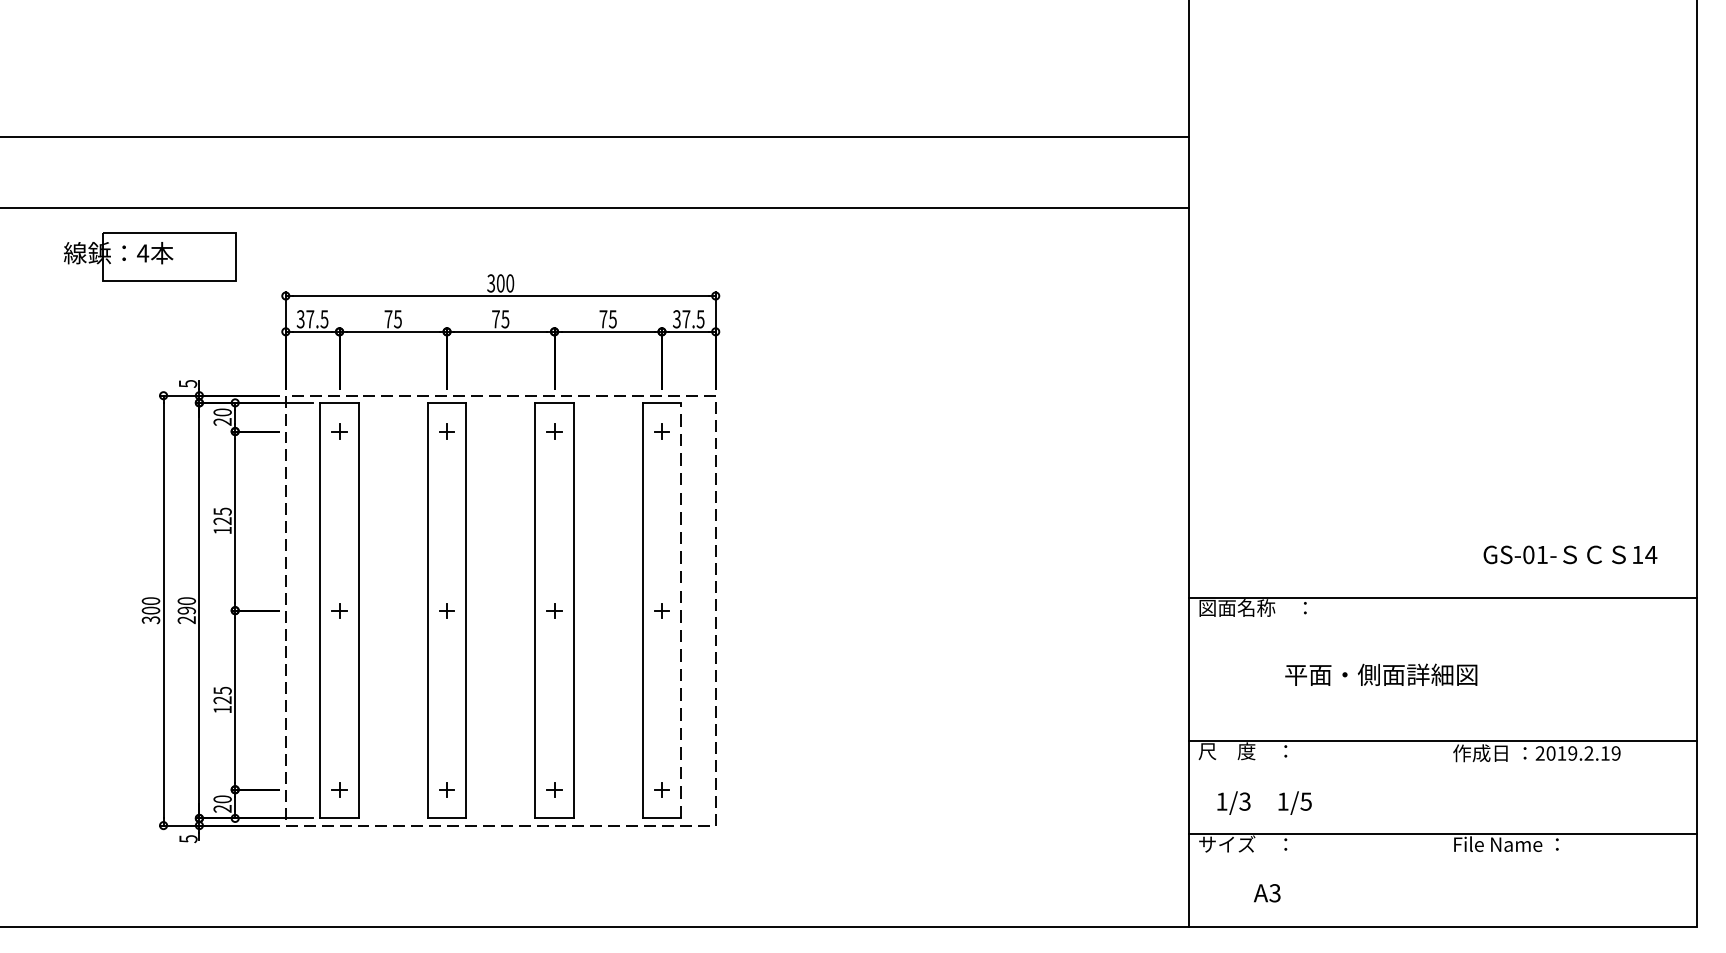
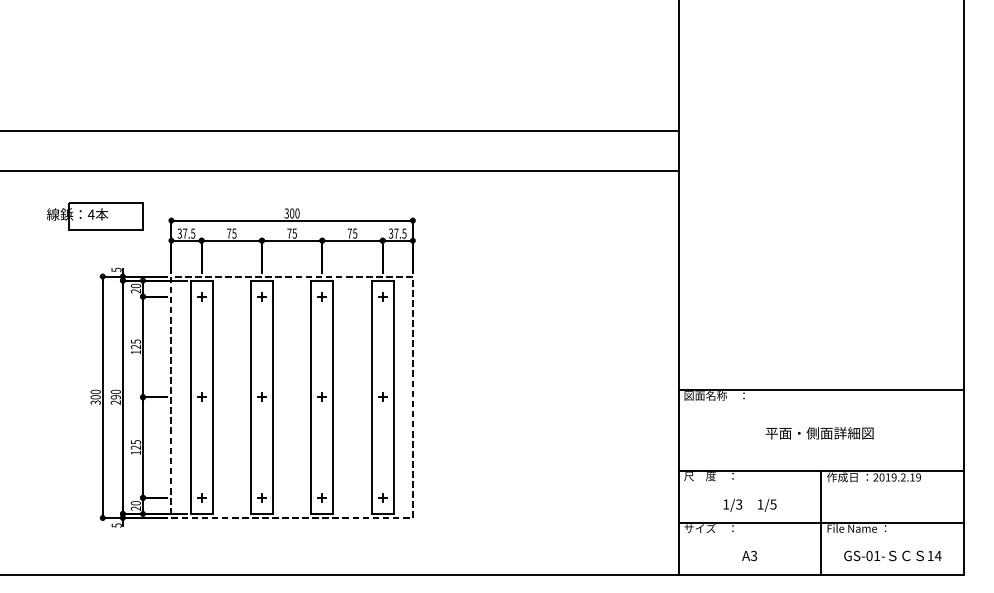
part: (148, 256) -> (94, 216), moved
text: (1569, 554) -> (892, 555), moved
line: (681, 611) -> (393, 397), dashed -> solid
text: (1380, 675) -> (819, 433), moved
text: (1263, 801) -> (749, 504), moved
line: (1443, 833) -> (821, 522), added
text: (1267, 892) -> (749, 555), moved

